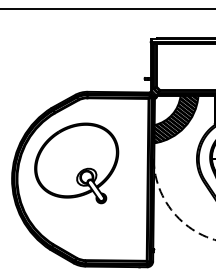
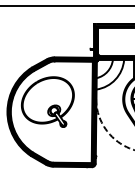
hatch: (176, 119) -> (110, 74), removed

